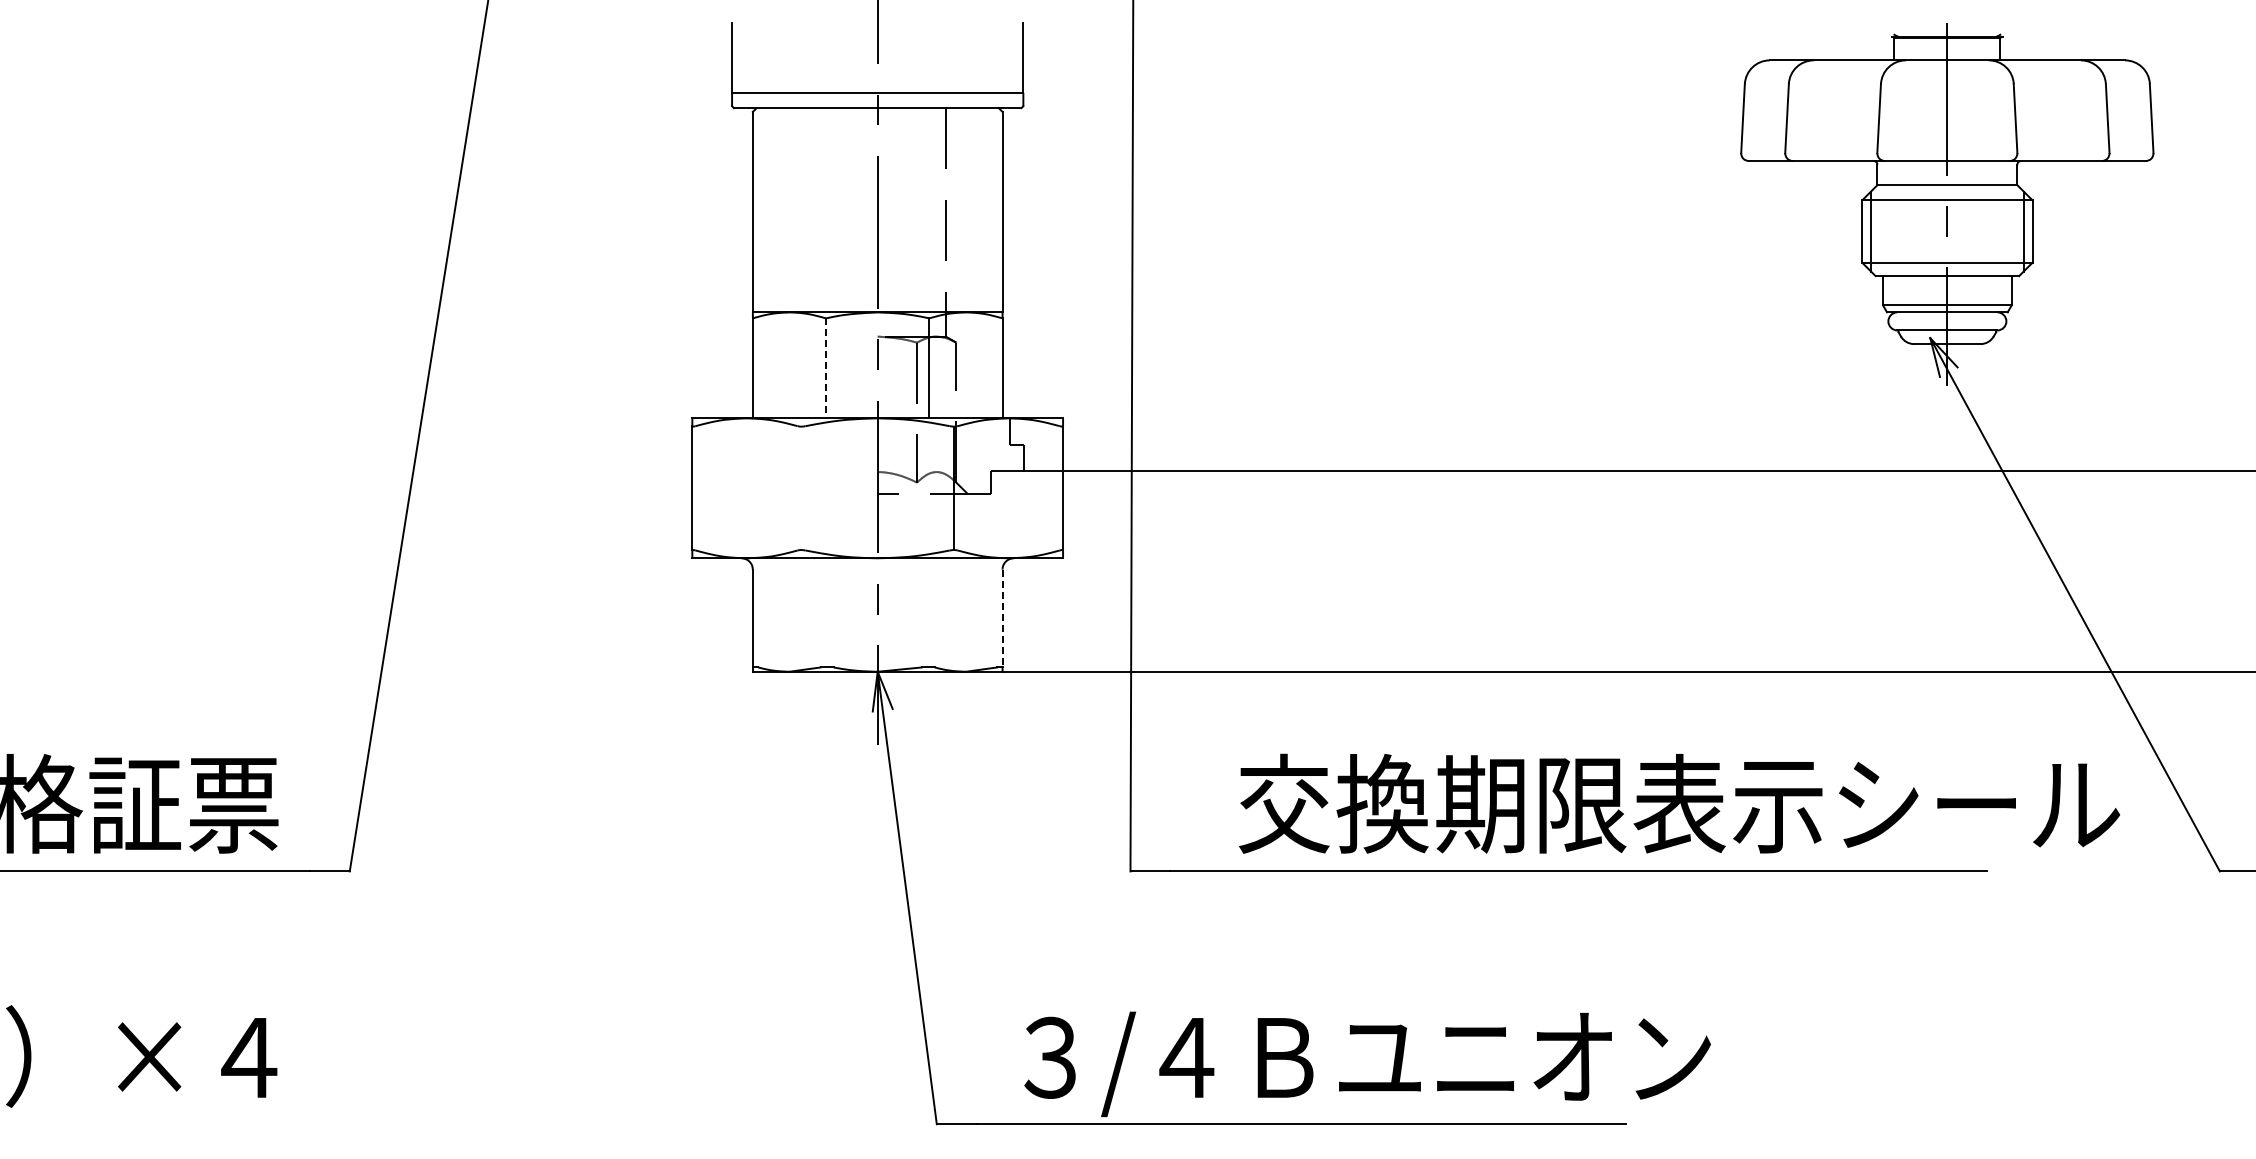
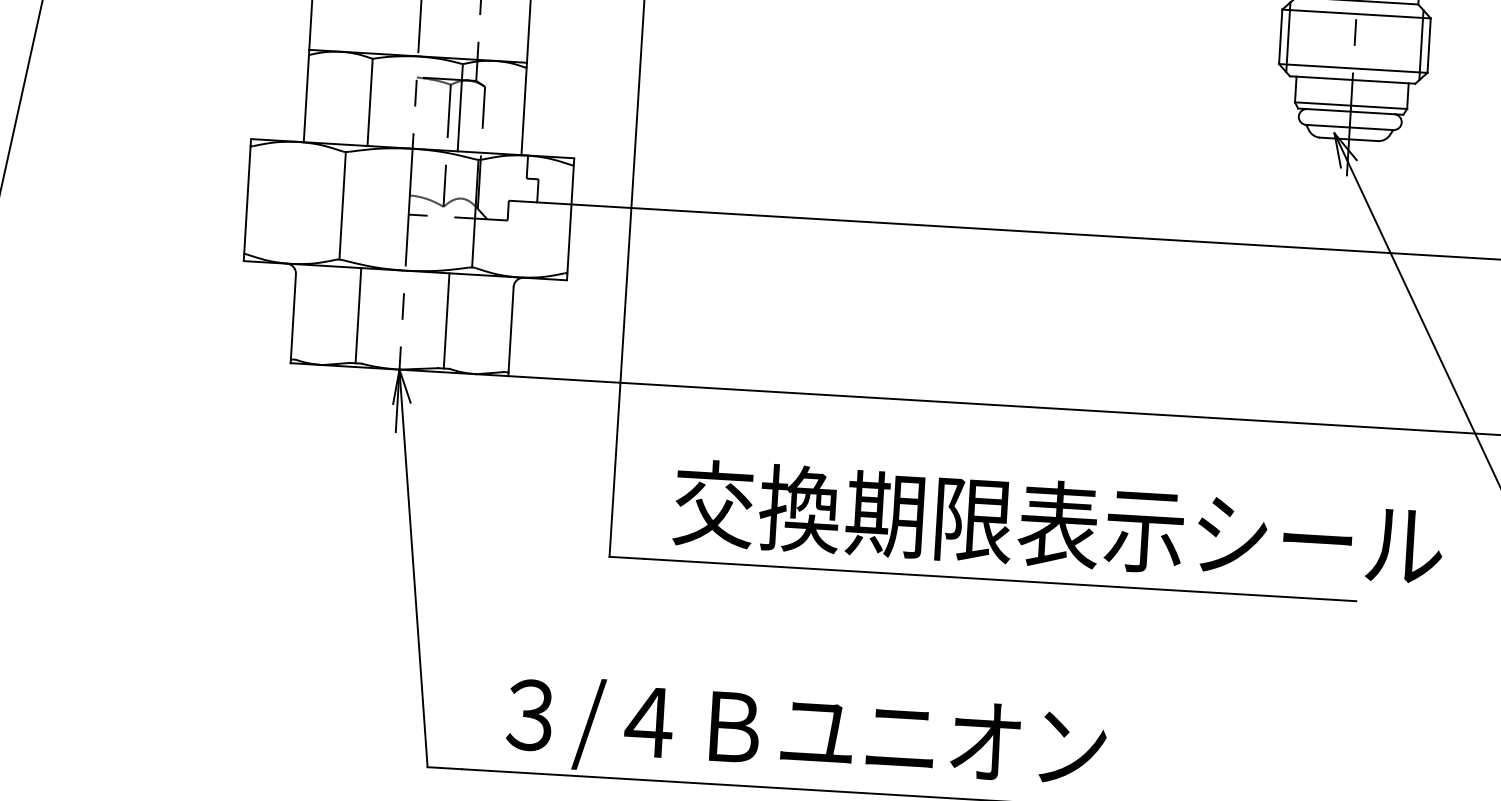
line: (825, 368) -> (369, 102), dashed -> solid
line: (801, 488) -> (342, 205), added
line: (827, 612) -> (358, 315), added
line: (928, 612) -> (446, 320), added
line: (1002, 618) -> (511, 329), dashed -> solid
text: (1679, 803) -> (1058, 524), moved

